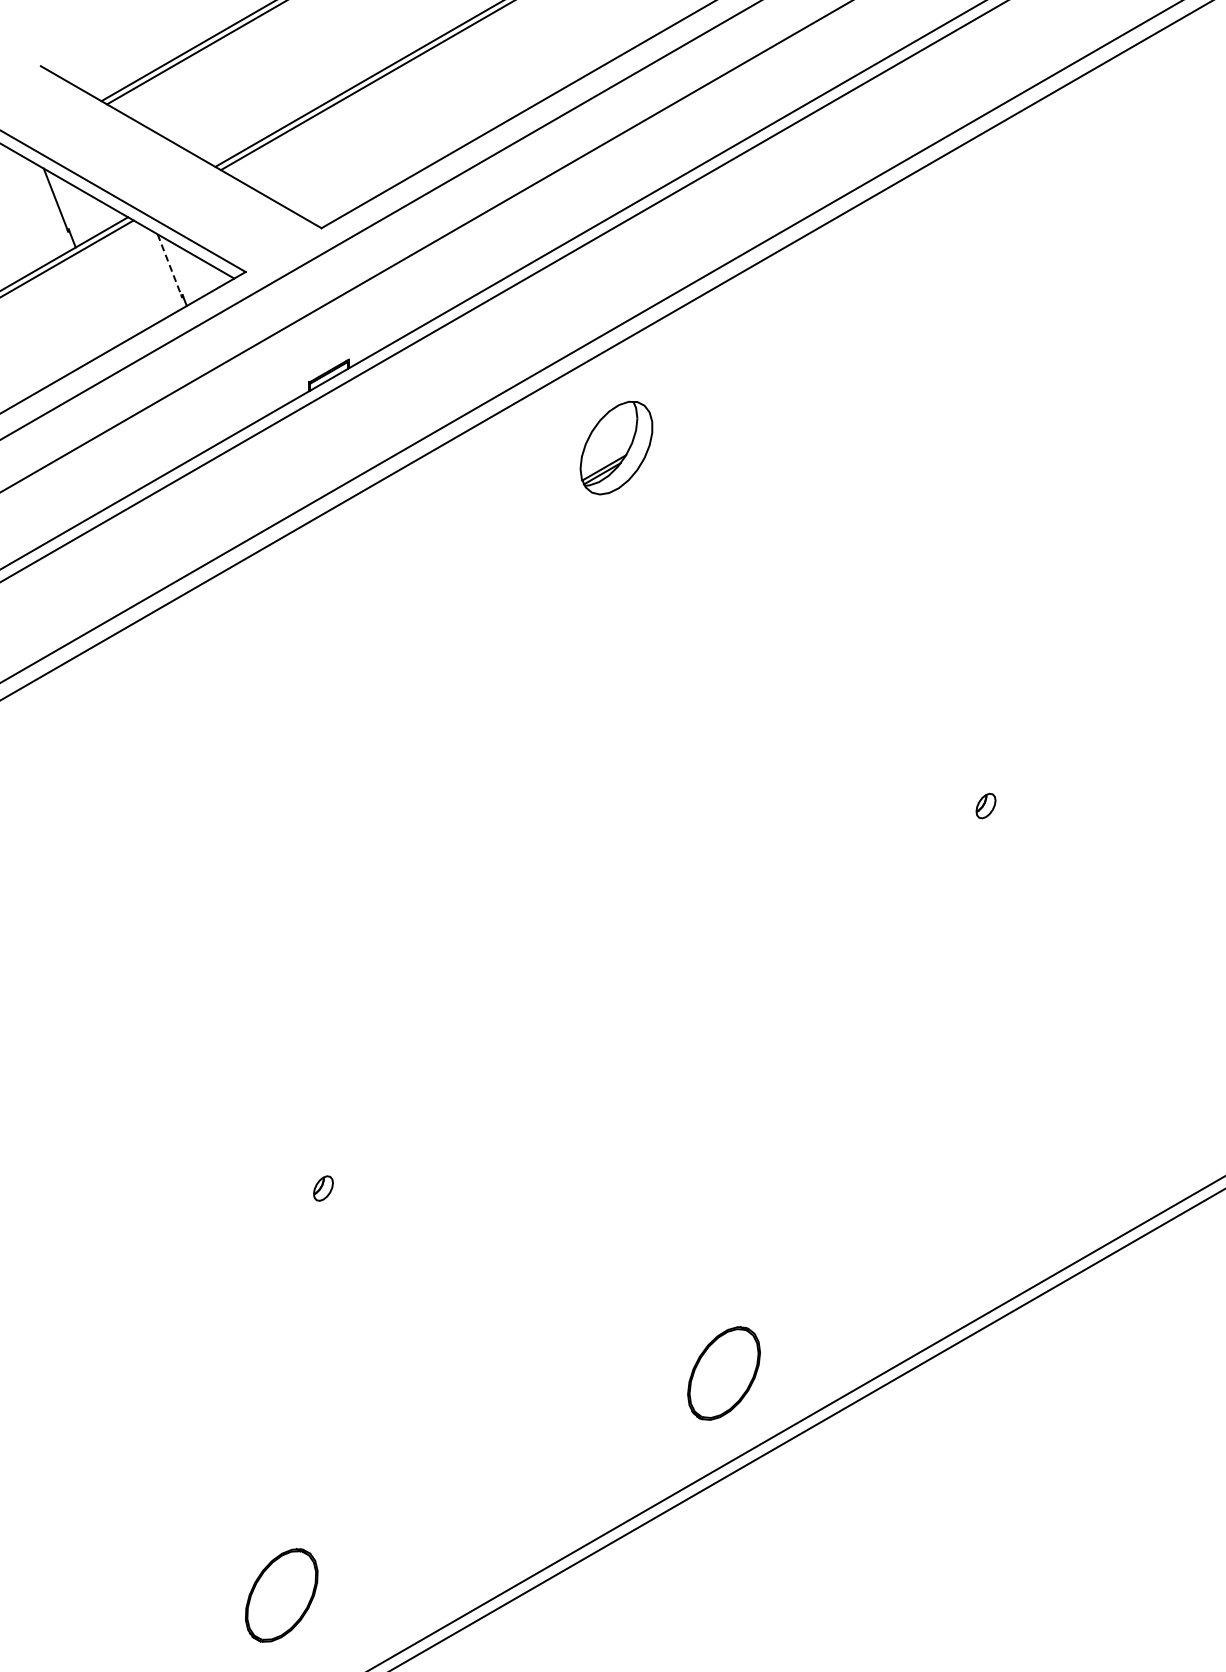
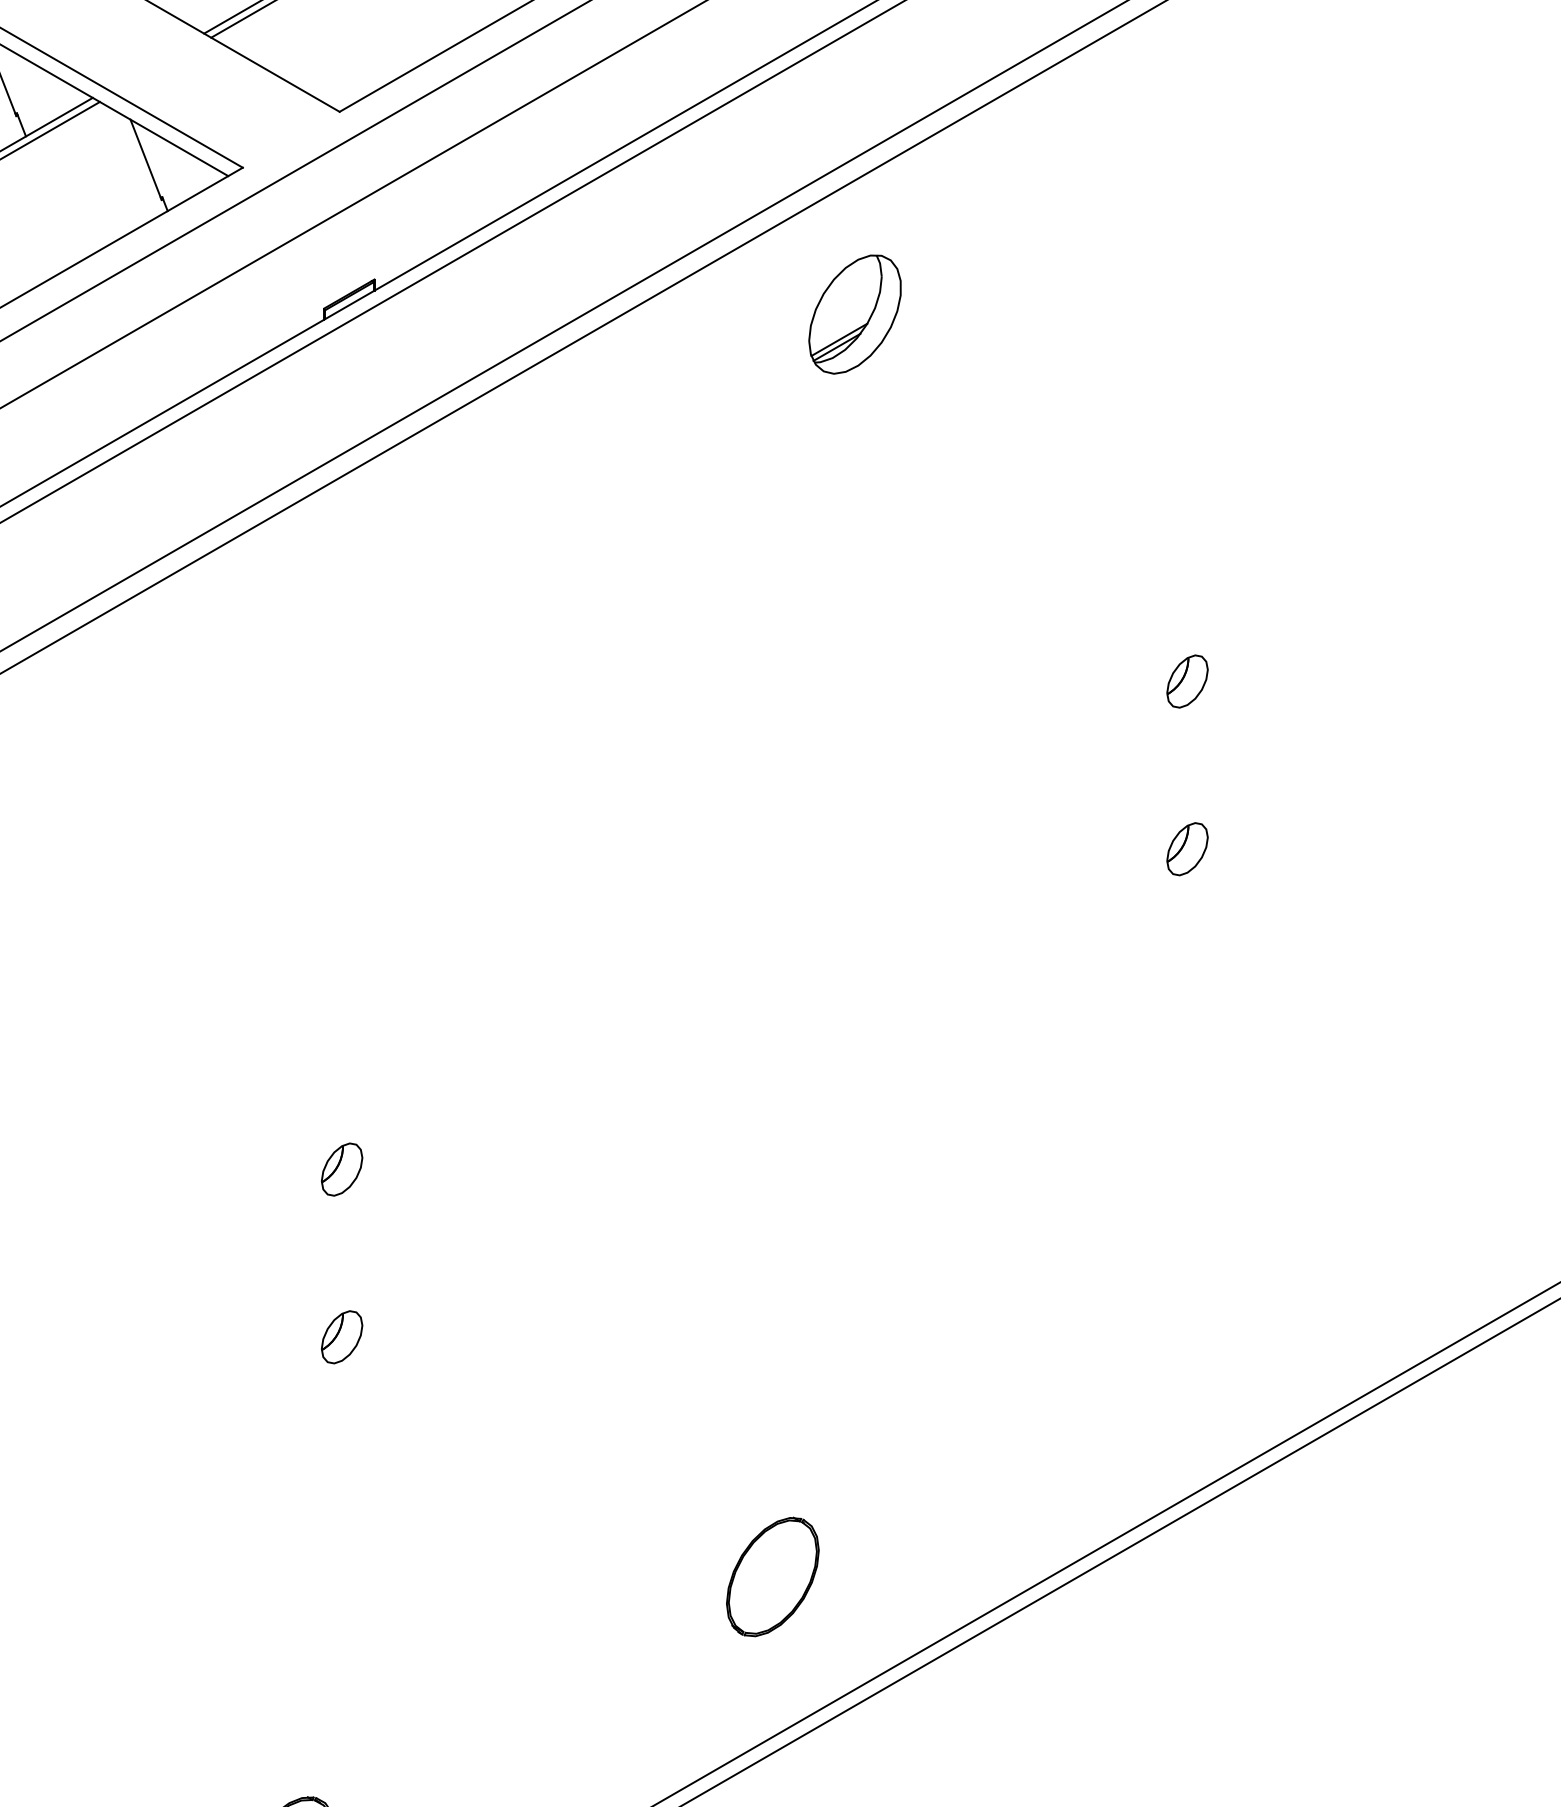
line: (169, 265) -> (145, 159), dashed -> solid
part: (616, 448) -> (855, 315), moved
part: (985, 674) -> (1186, 681), added
part: (985, 805) -> (1186, 848), size x1.67
part: (323, 1056) -> (342, 1168), added
part: (323, 1188) -> (342, 1337), size x1.67
part: (723, 1373) -> (772, 1577), moved

